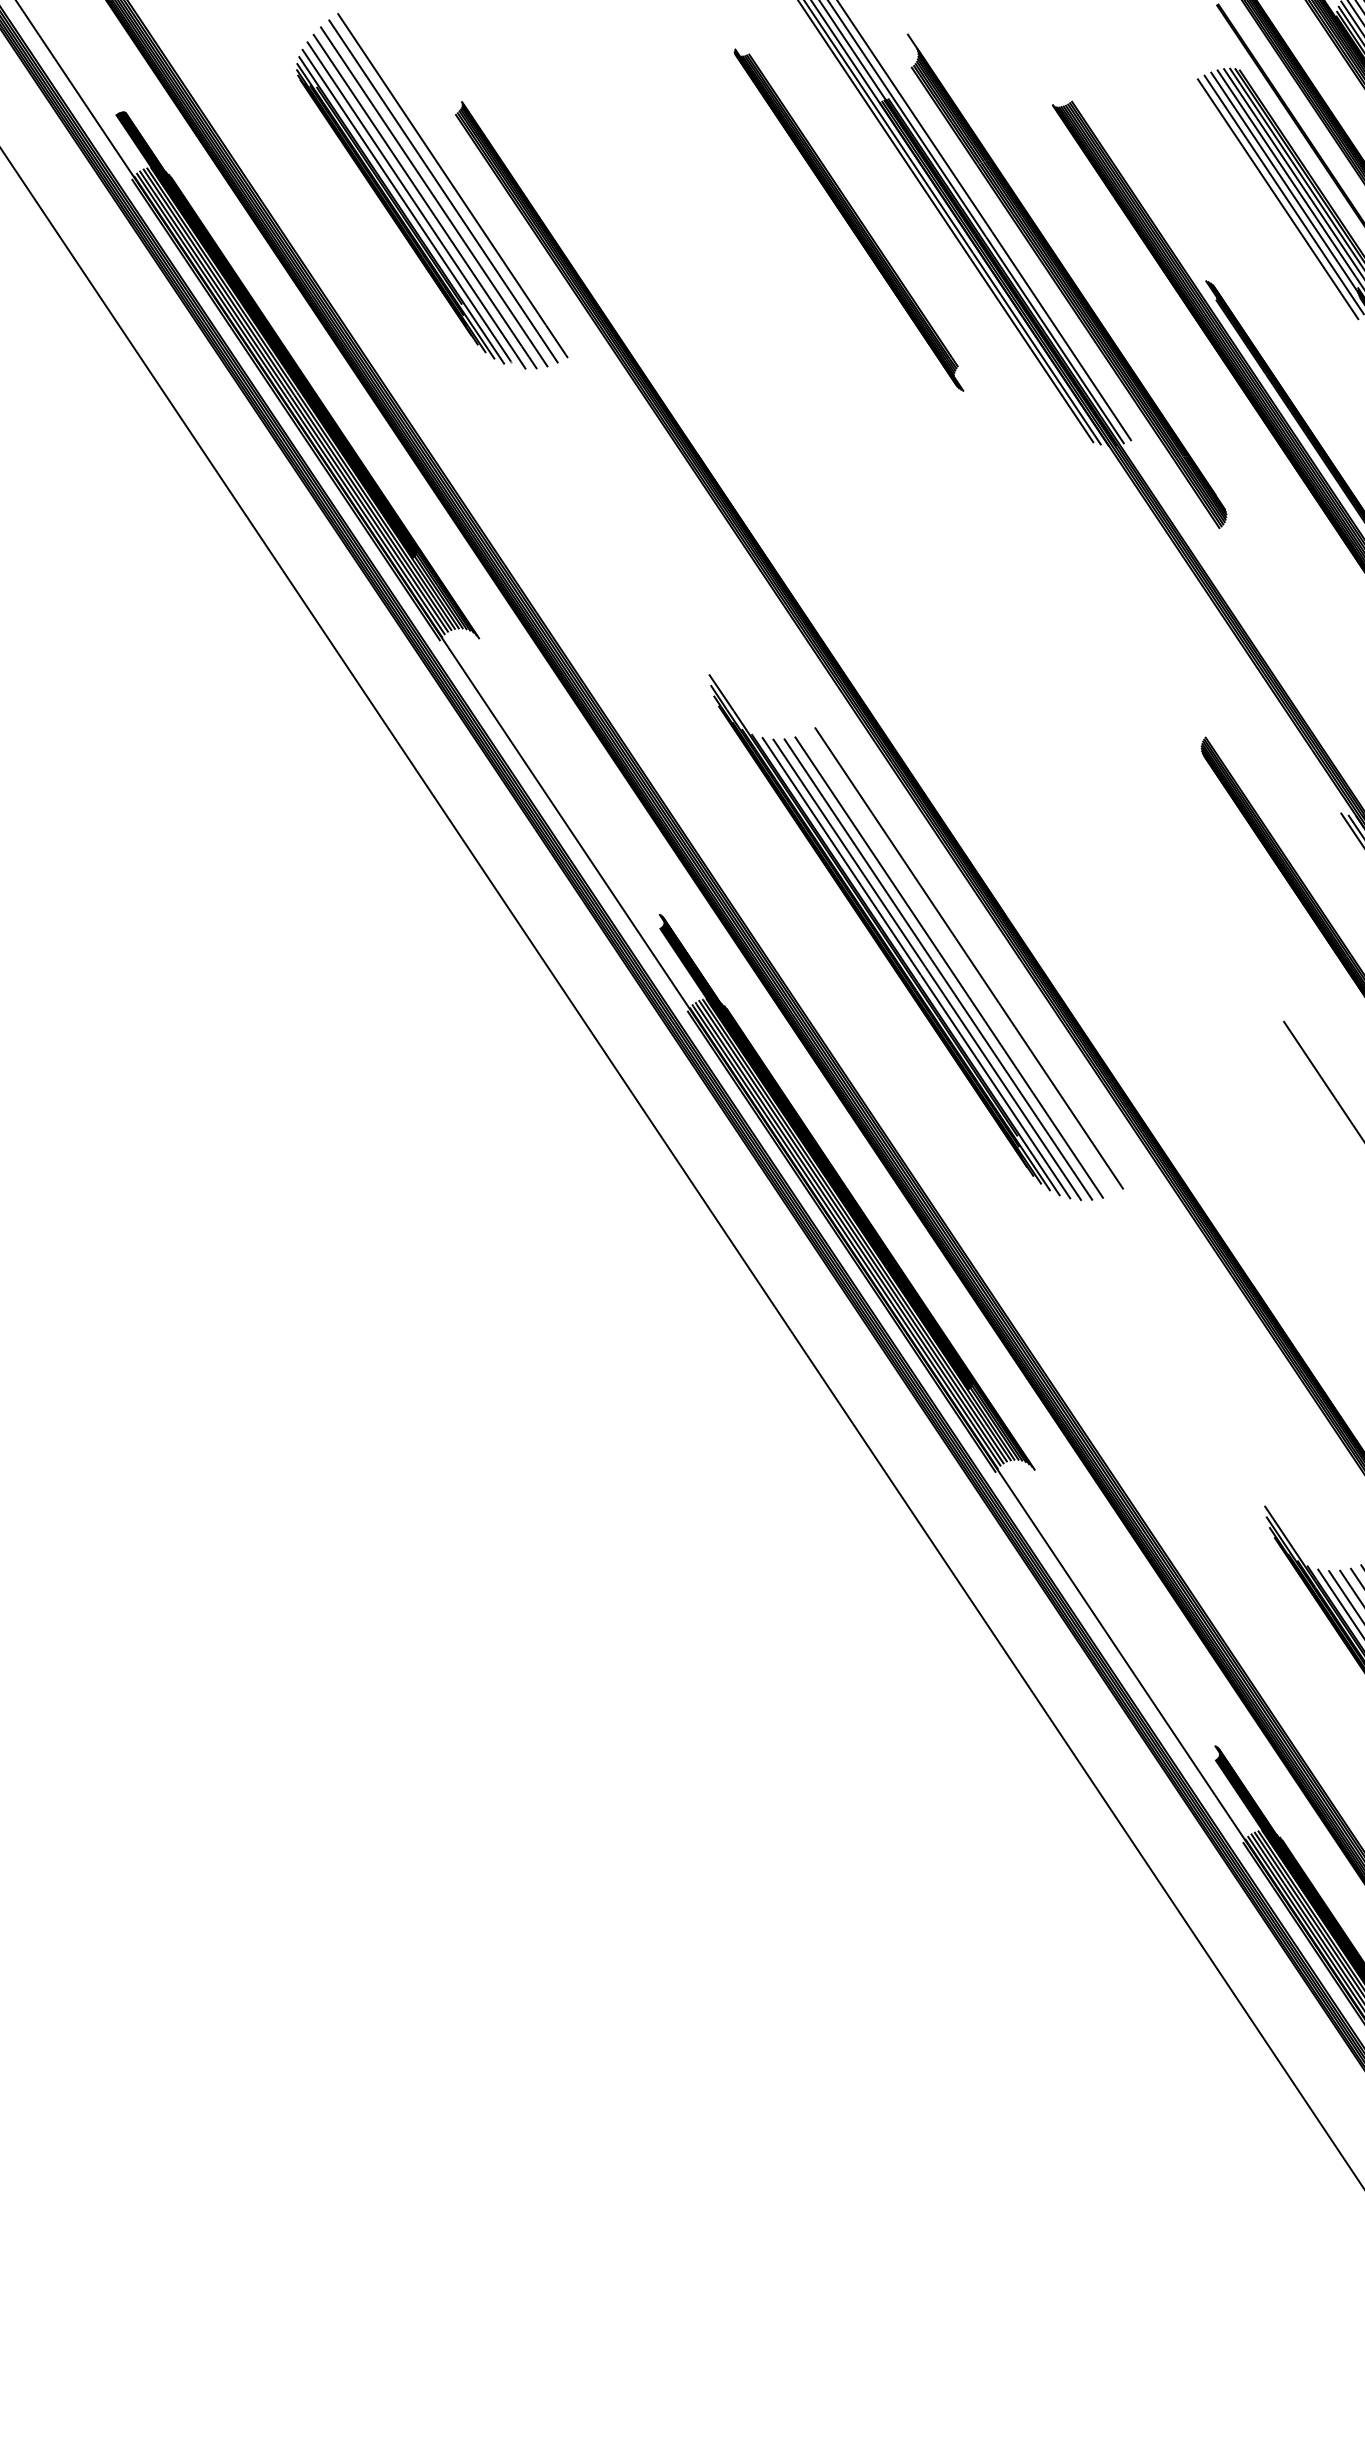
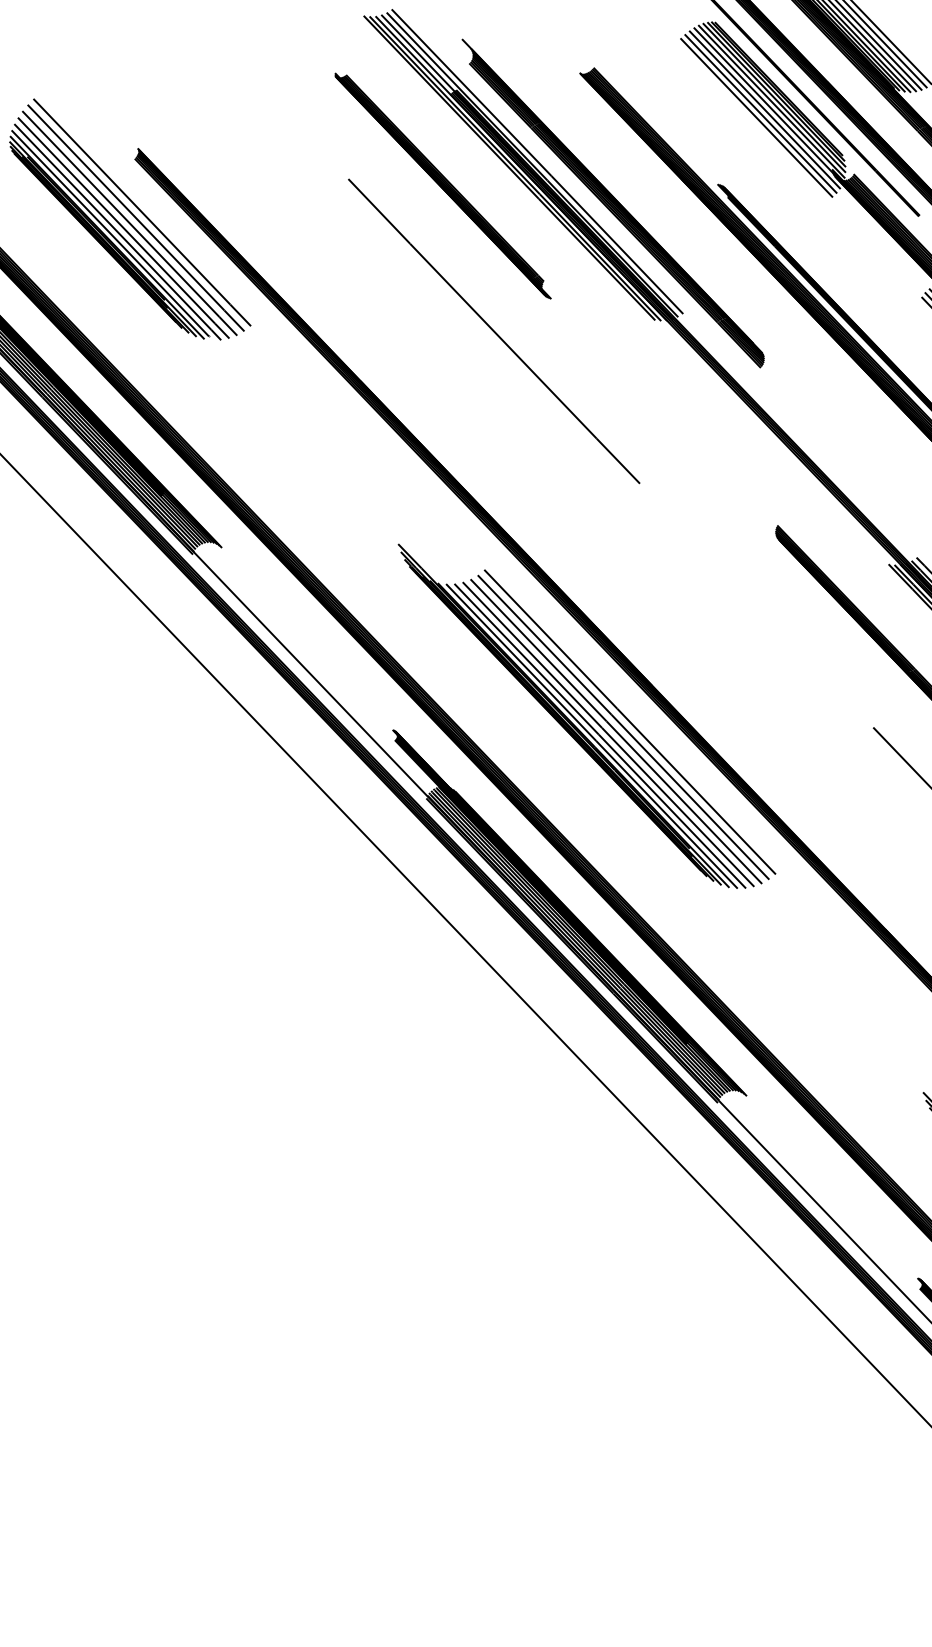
line: (1271, 203) -> (756, 117), added
line: (882, 420) -> (494, 331), added
line: (959, 963) -> (623, 727), added

